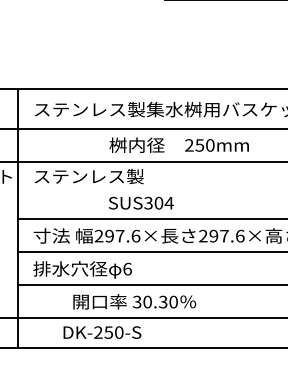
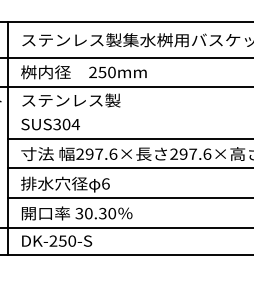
text: (178, 144) -> (83, 71), moved
text: (140, 202) -> (49, 123), moved
text: (134, 301) -> (76, 213), moved
text: (102, 332) -> (57, 241), moved

